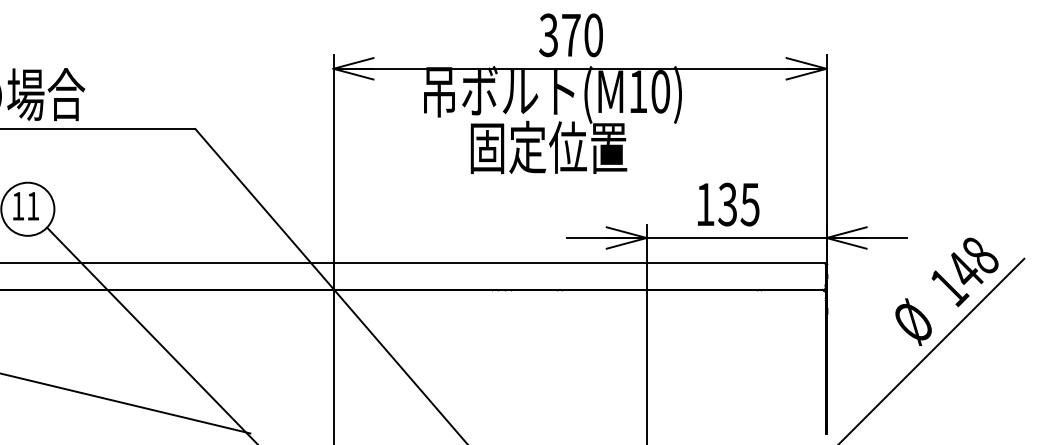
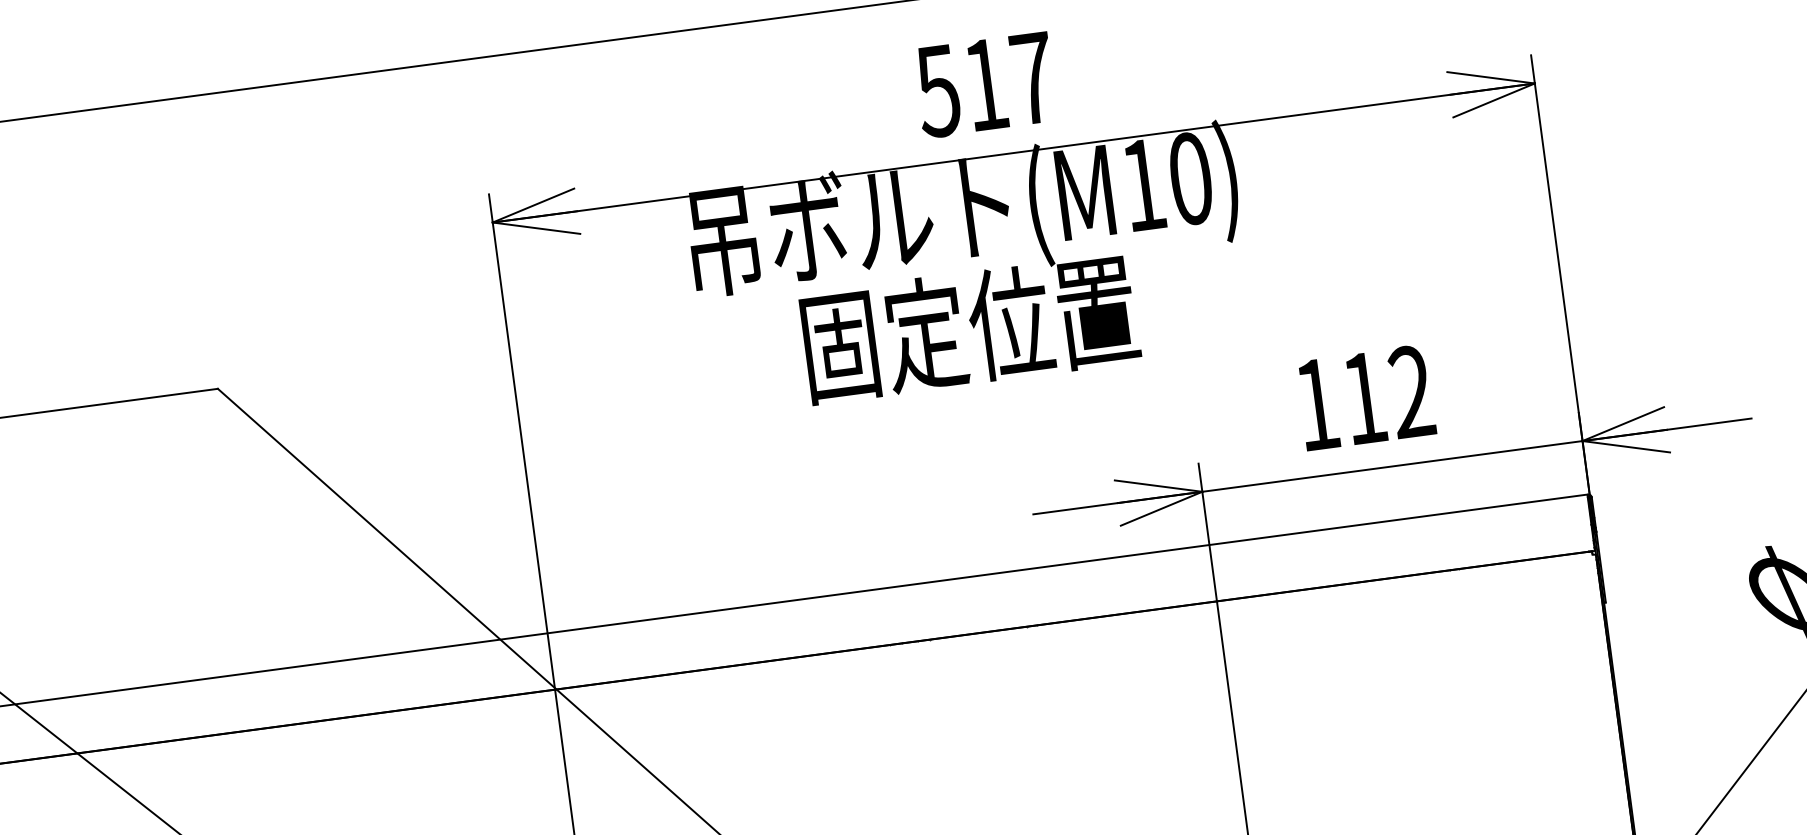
text: (571, 35) -> (986, 85), 370 -> 517
text: (738, 204) -> (1386, 395), 135 -> 112

